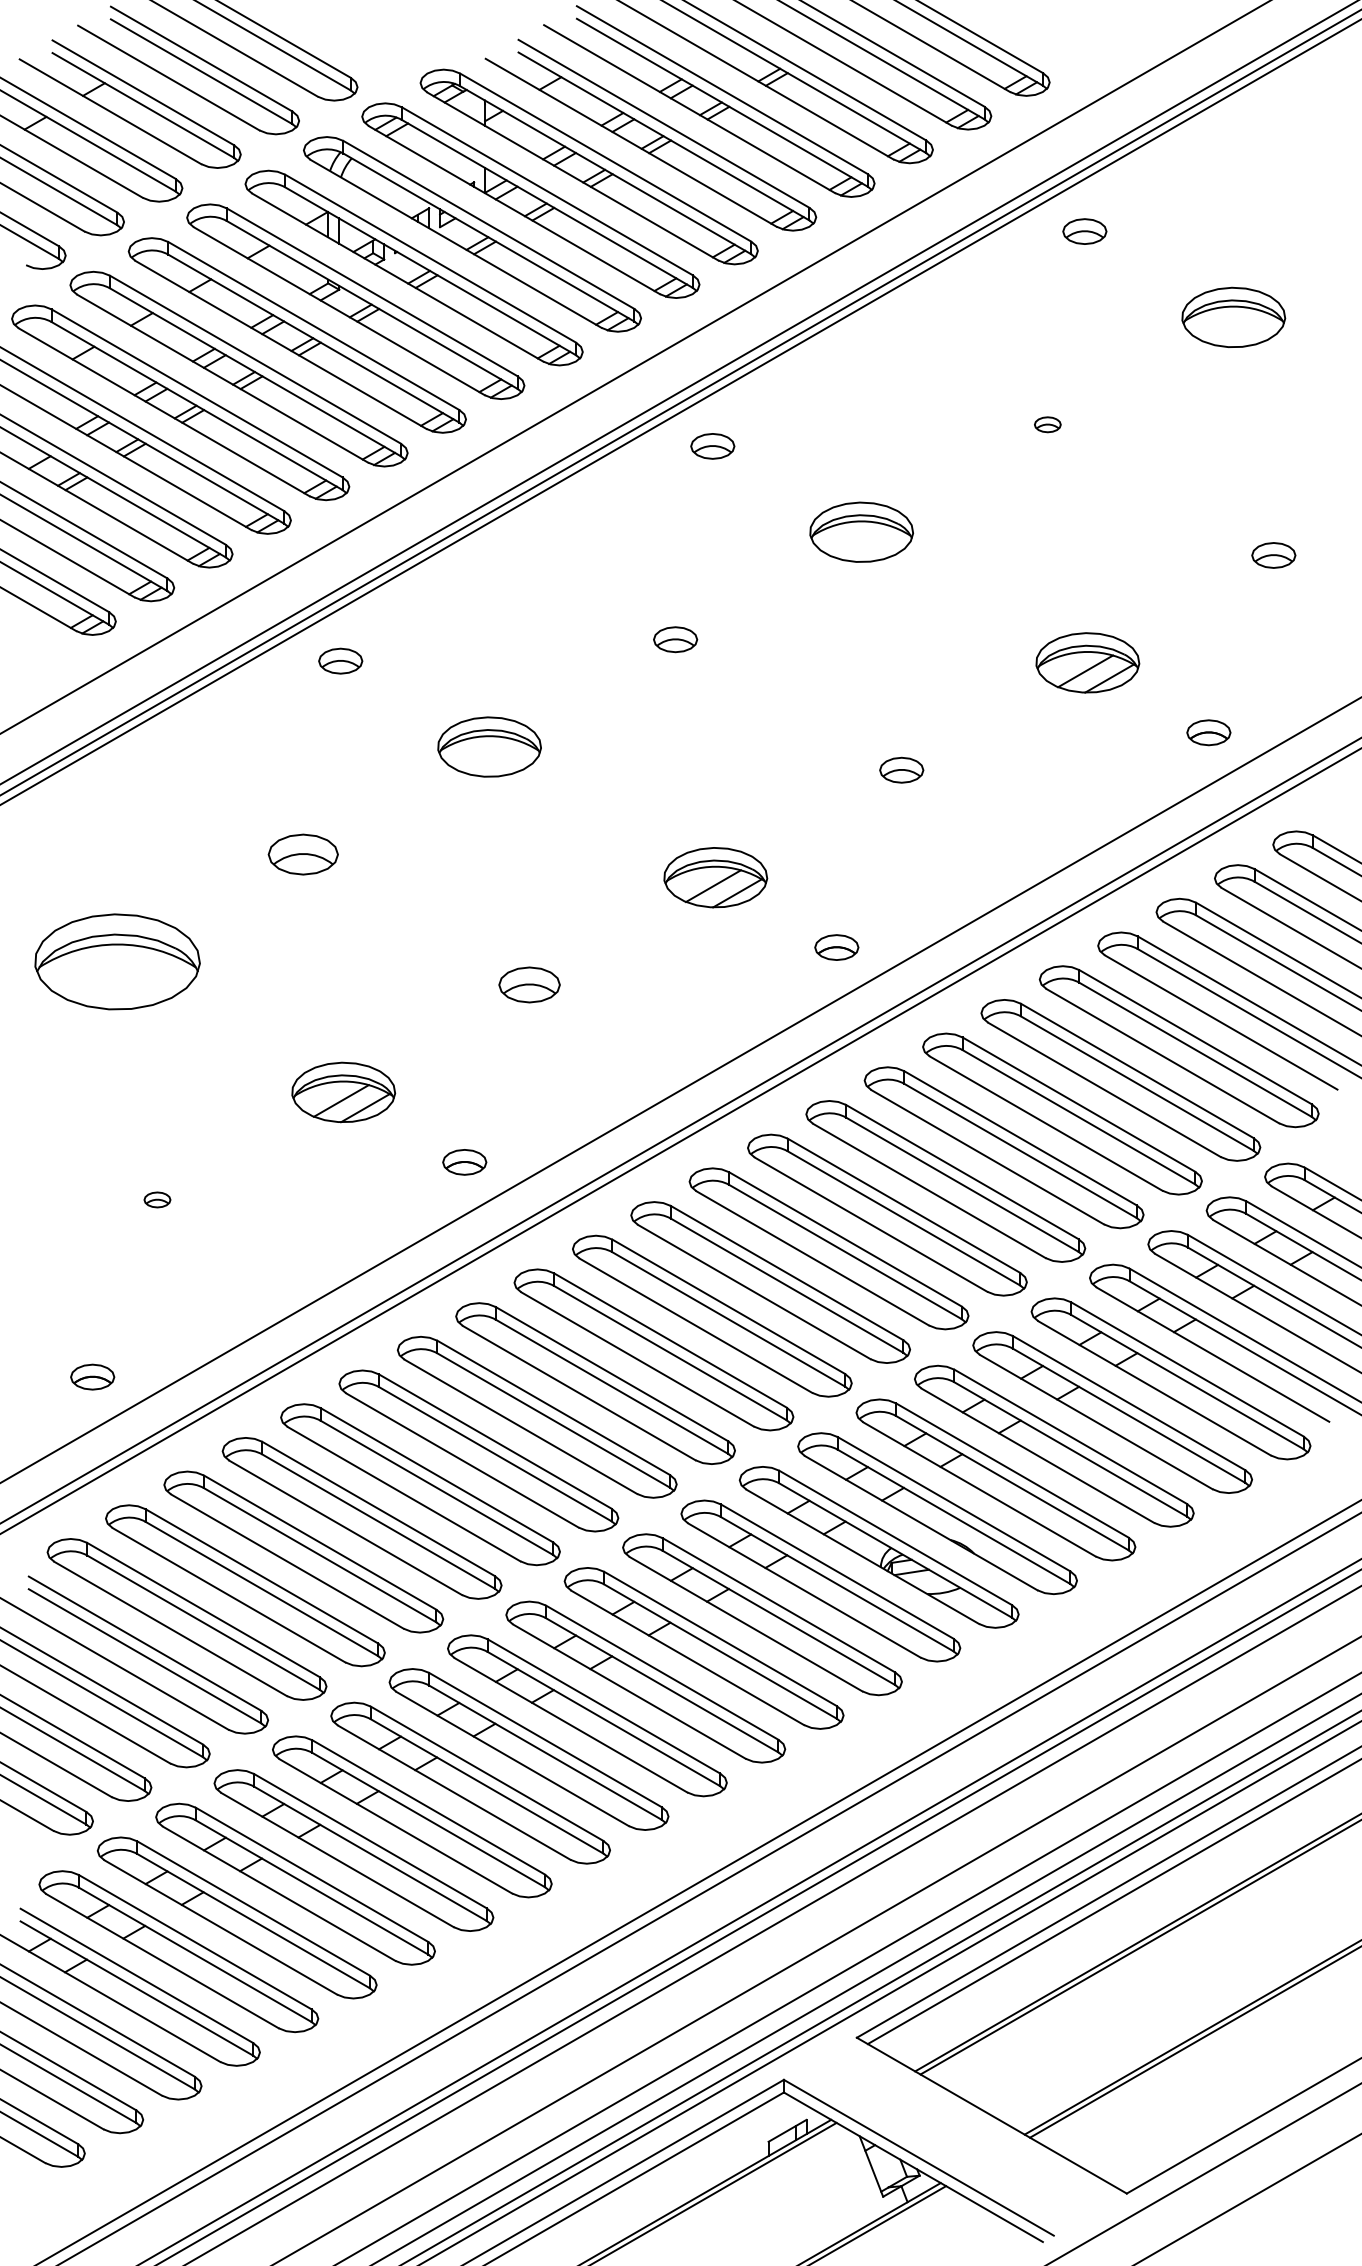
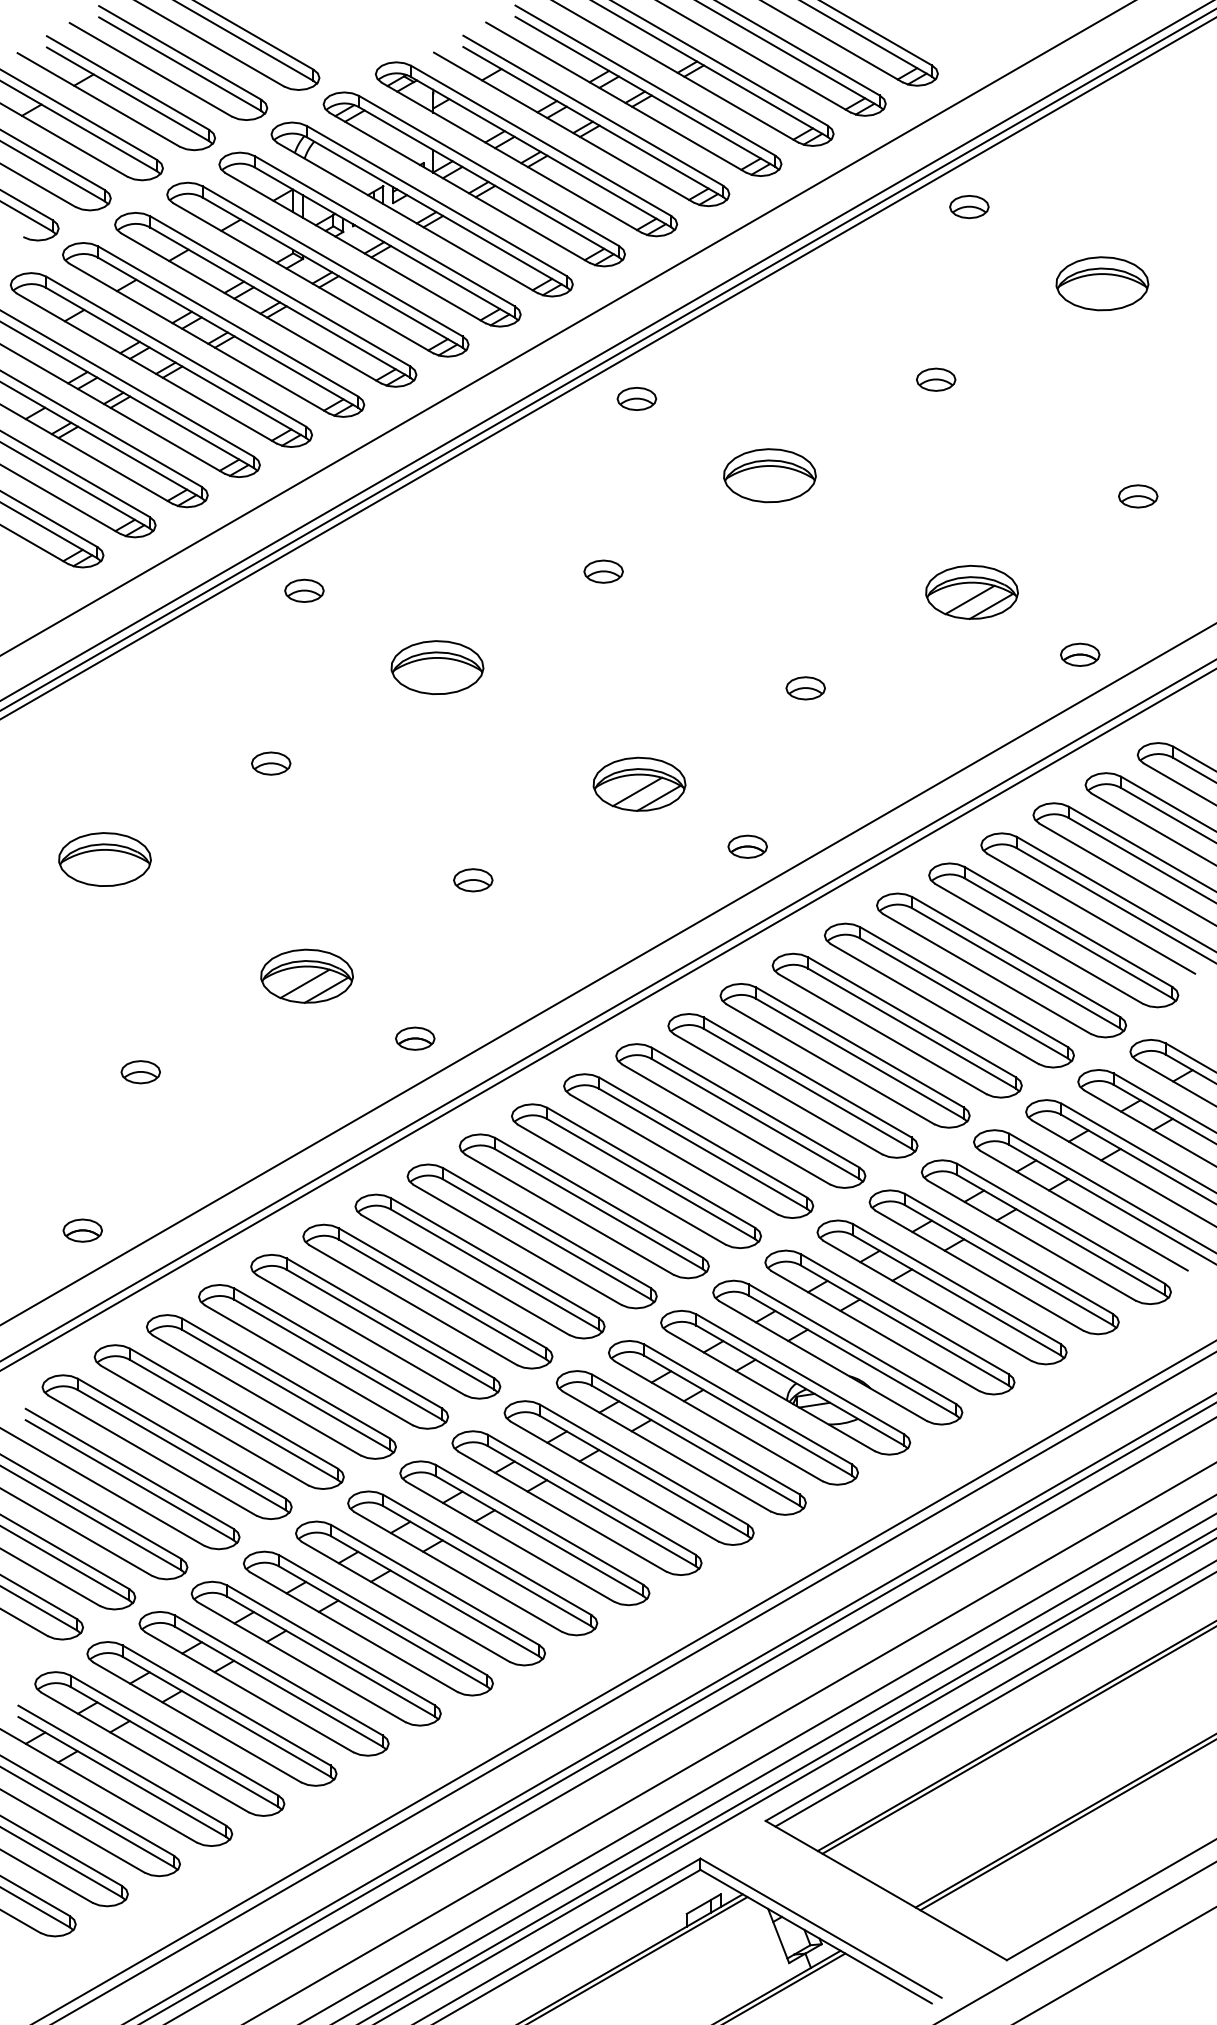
part: (1048, 424) -> (936, 379), size x1.67
part: (303, 854) -> (271, 763), size x0.62
part: (116, 961) -> (104, 859), size x0.62
part: (529, 985) -> (473, 880), size x0.71
part: (157, 1200) -> (140, 1072), size x1.67

